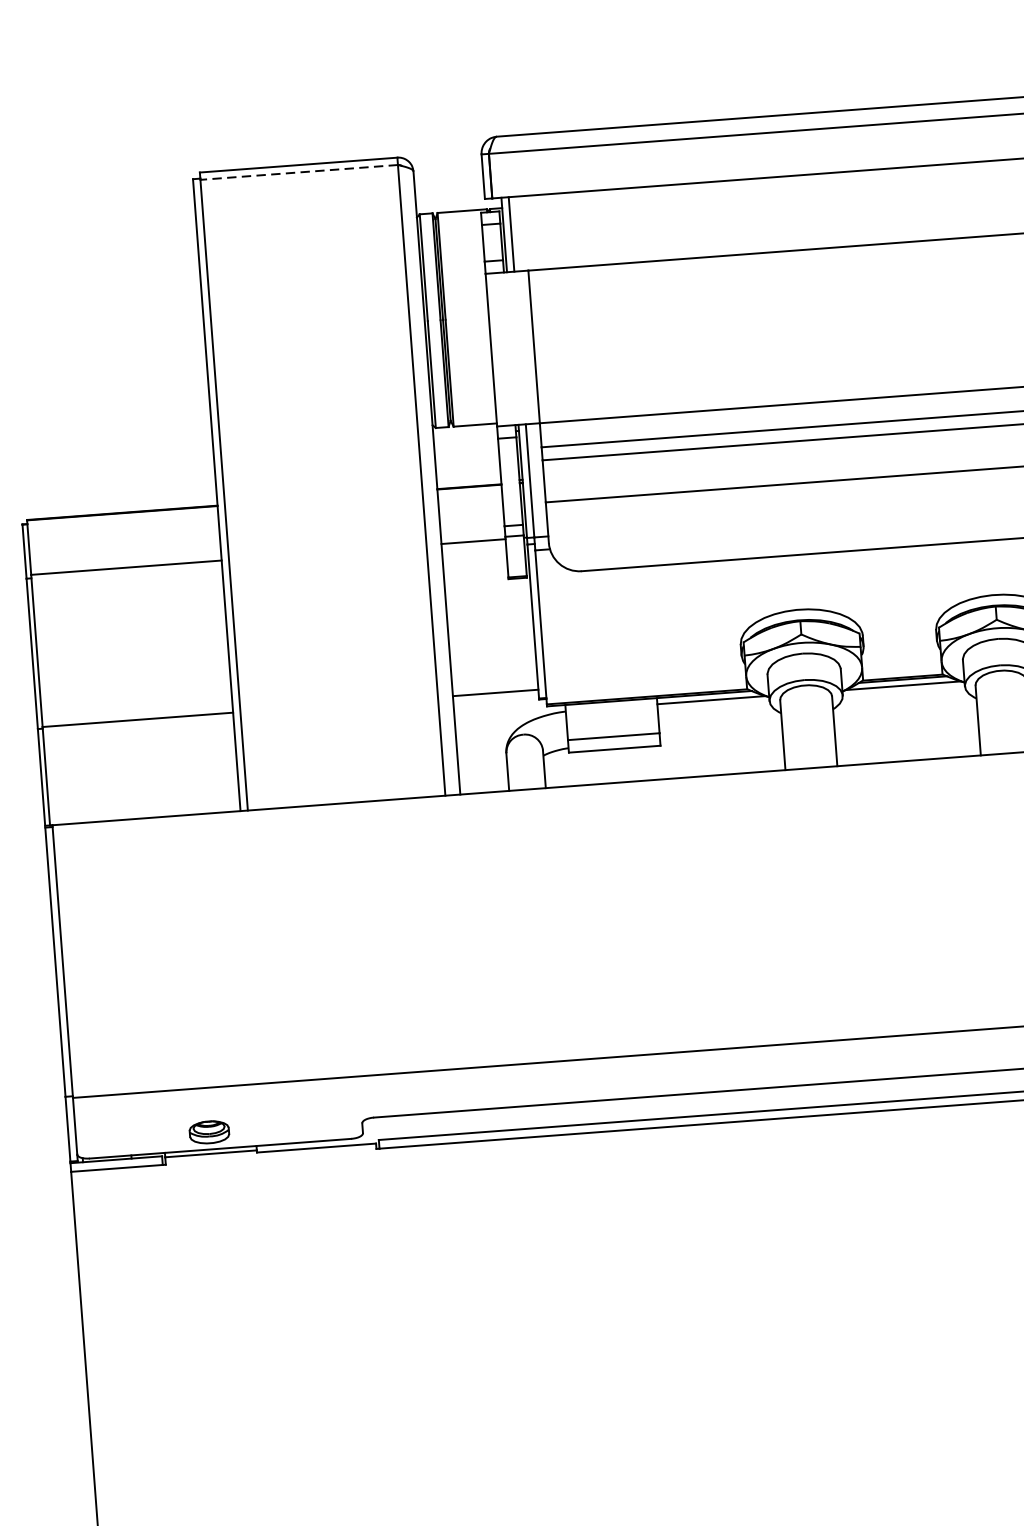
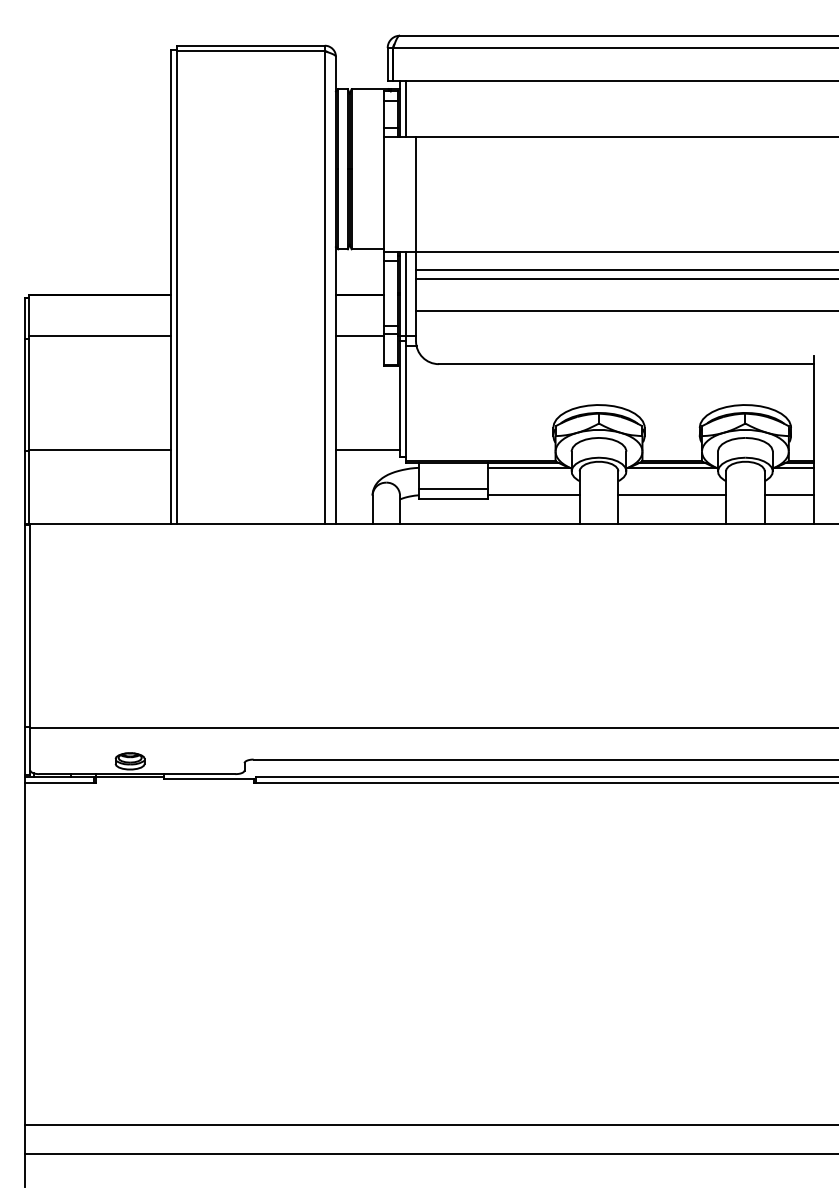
line: (298, 172) -> (250, 51), dashed -> solid
line: (905, 721) -> (671, 494), added
line: (721, 735) -> (533, 494), added

